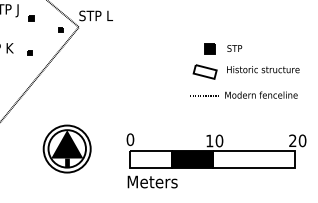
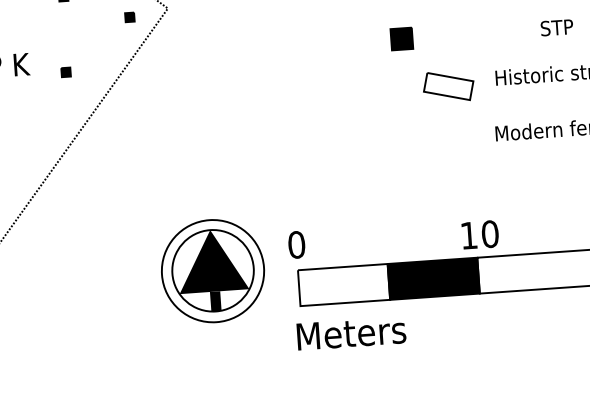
part: (209, 48) -> (400, 38), moved
text: (234, 48) -> (556, 27), moved
line: (204, 96) -> (450, 139), removed
part: (66, 148) -> (211, 270), moved

